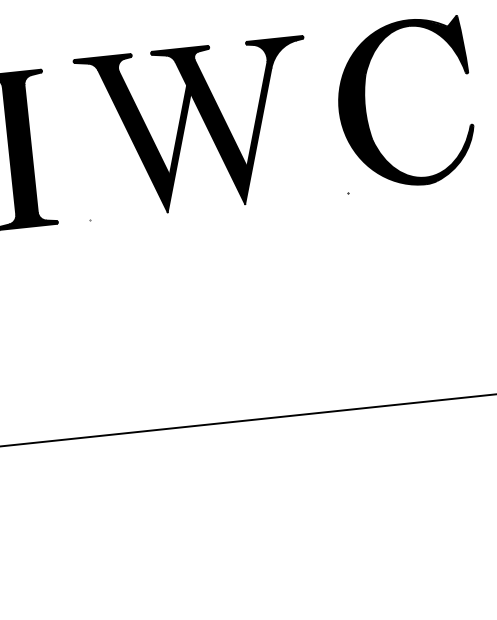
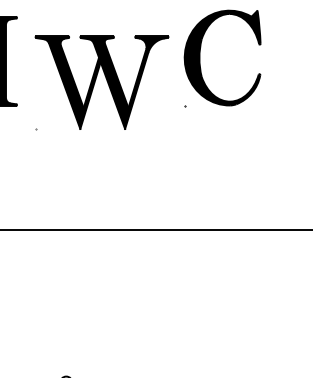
part: (195, 128) -> (101, 82), moved

